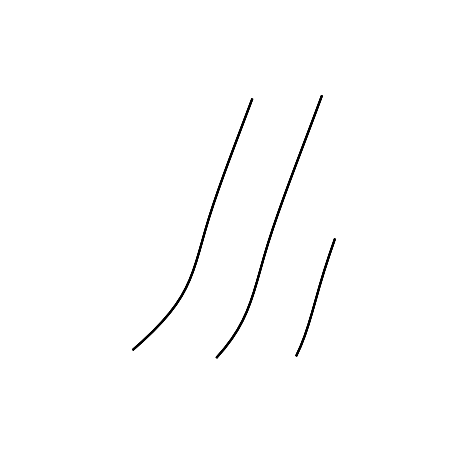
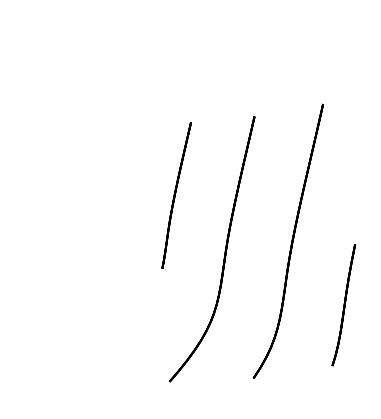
part: (164, 166) -> (176, 195), added

